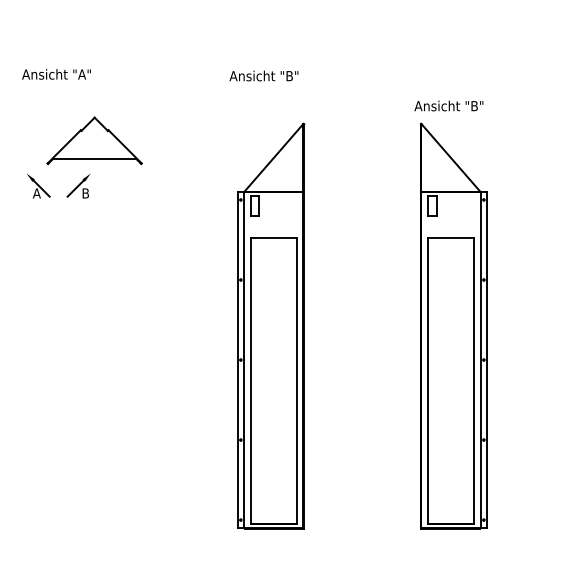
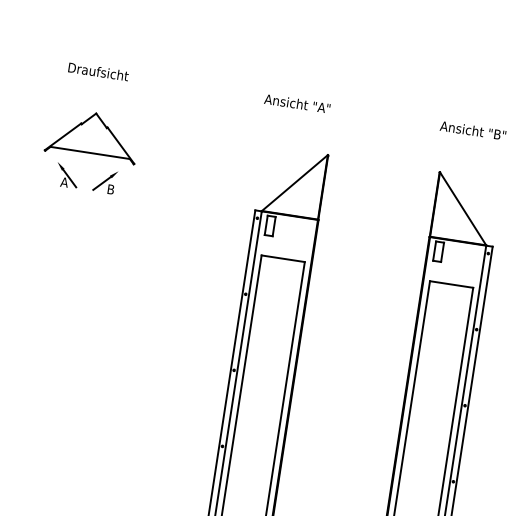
text: (56, 74) -> (100, 72), Ansicht "A" -> Draufsicht
text: (289, 76) -> (321, 108), Ansicht "B" -> Ansicht "A"
text: (448, 105) -> (472, 130), moved
part: (94, 140) -> (92, 135), moved

